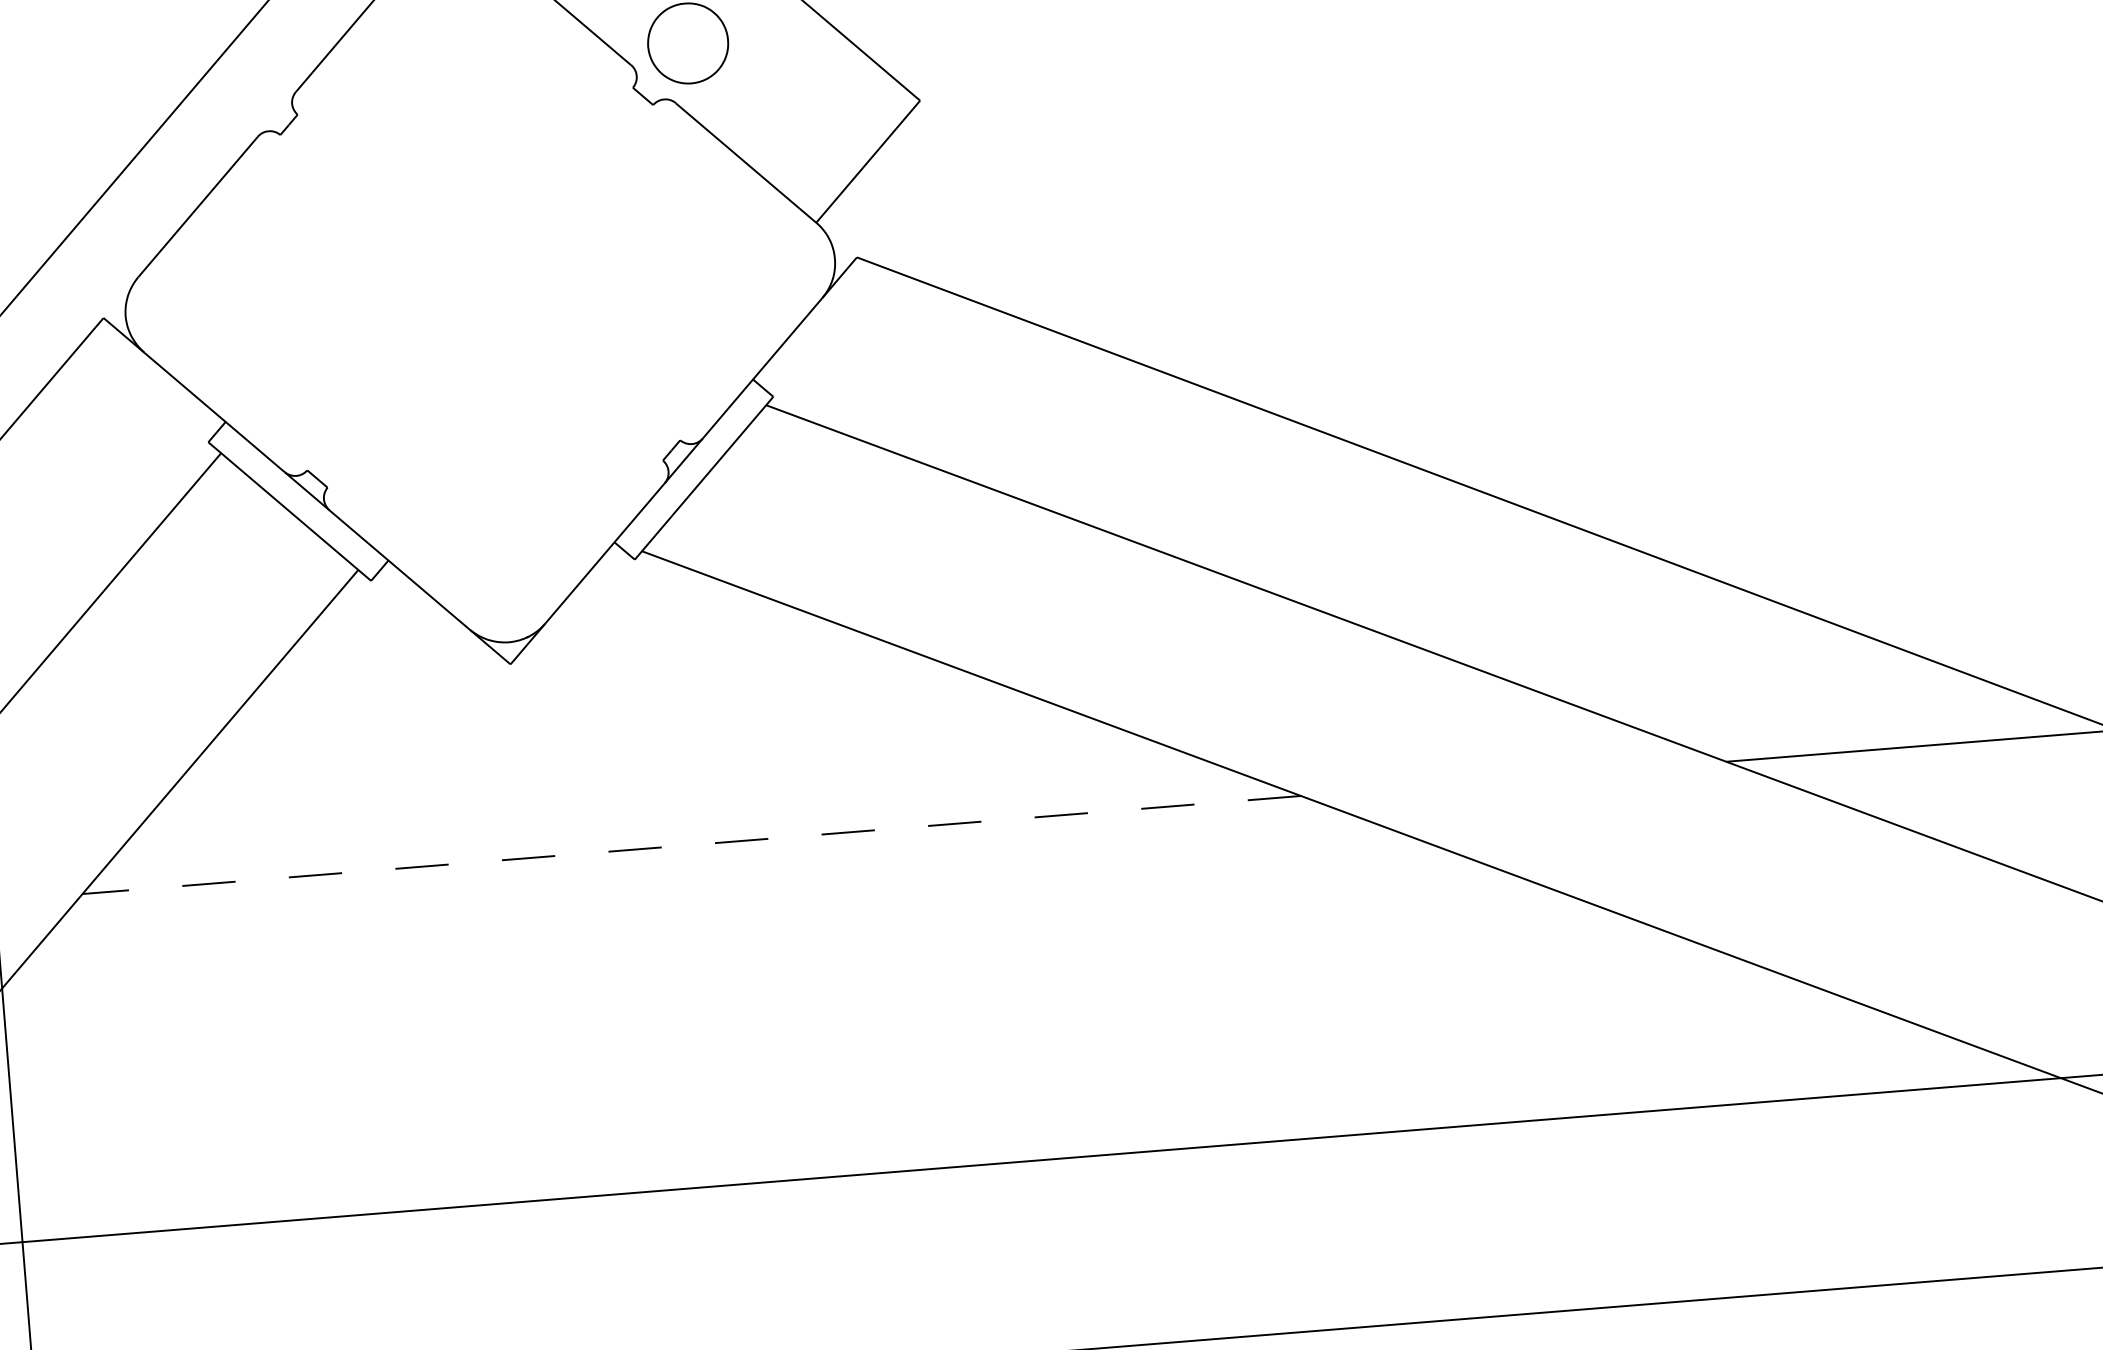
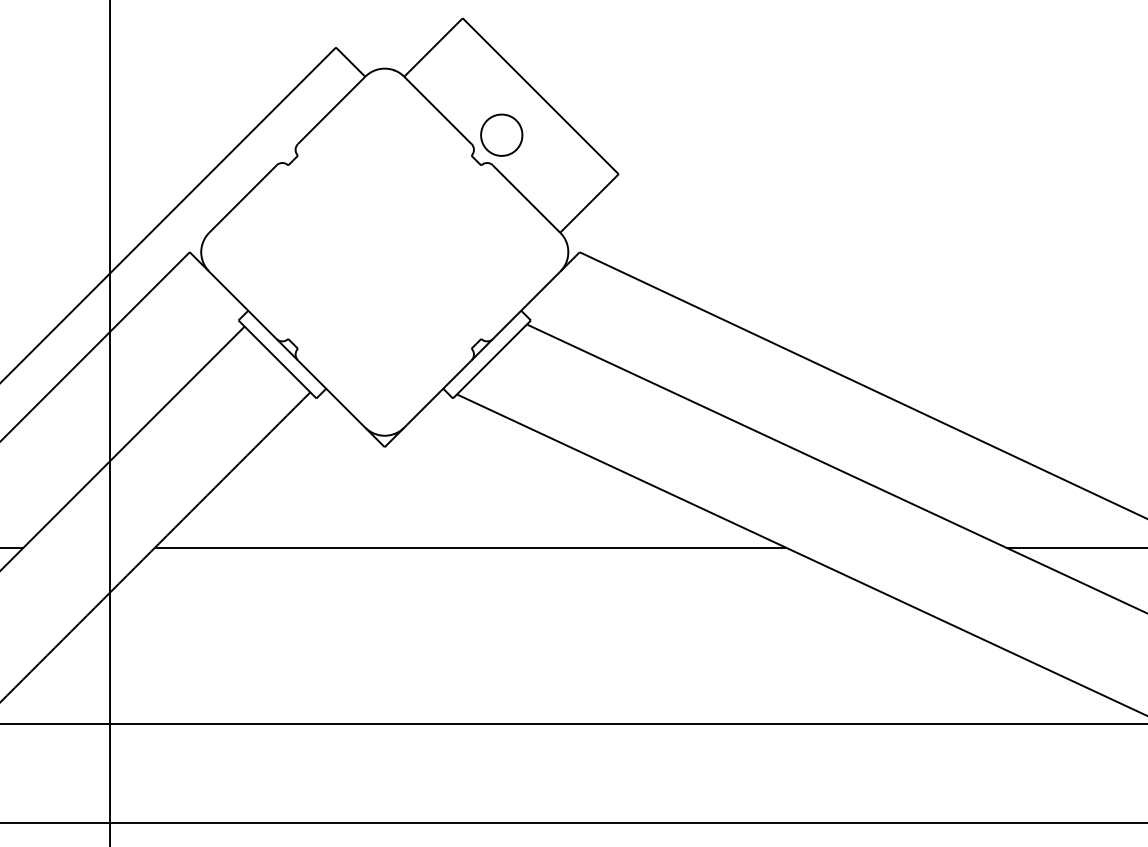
line: (689, 845) -> (469, 547), dashed -> solid

